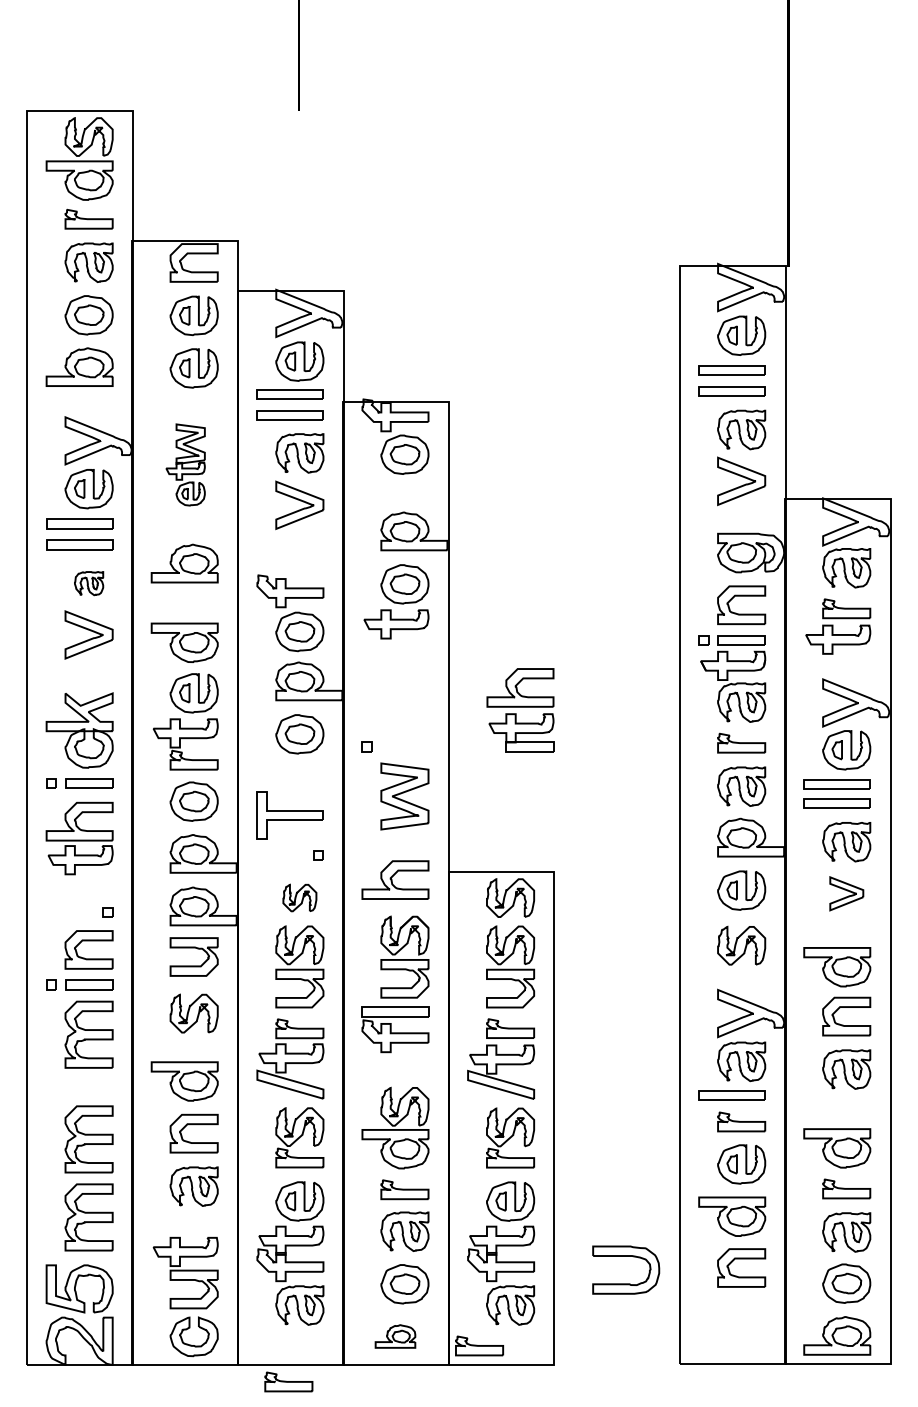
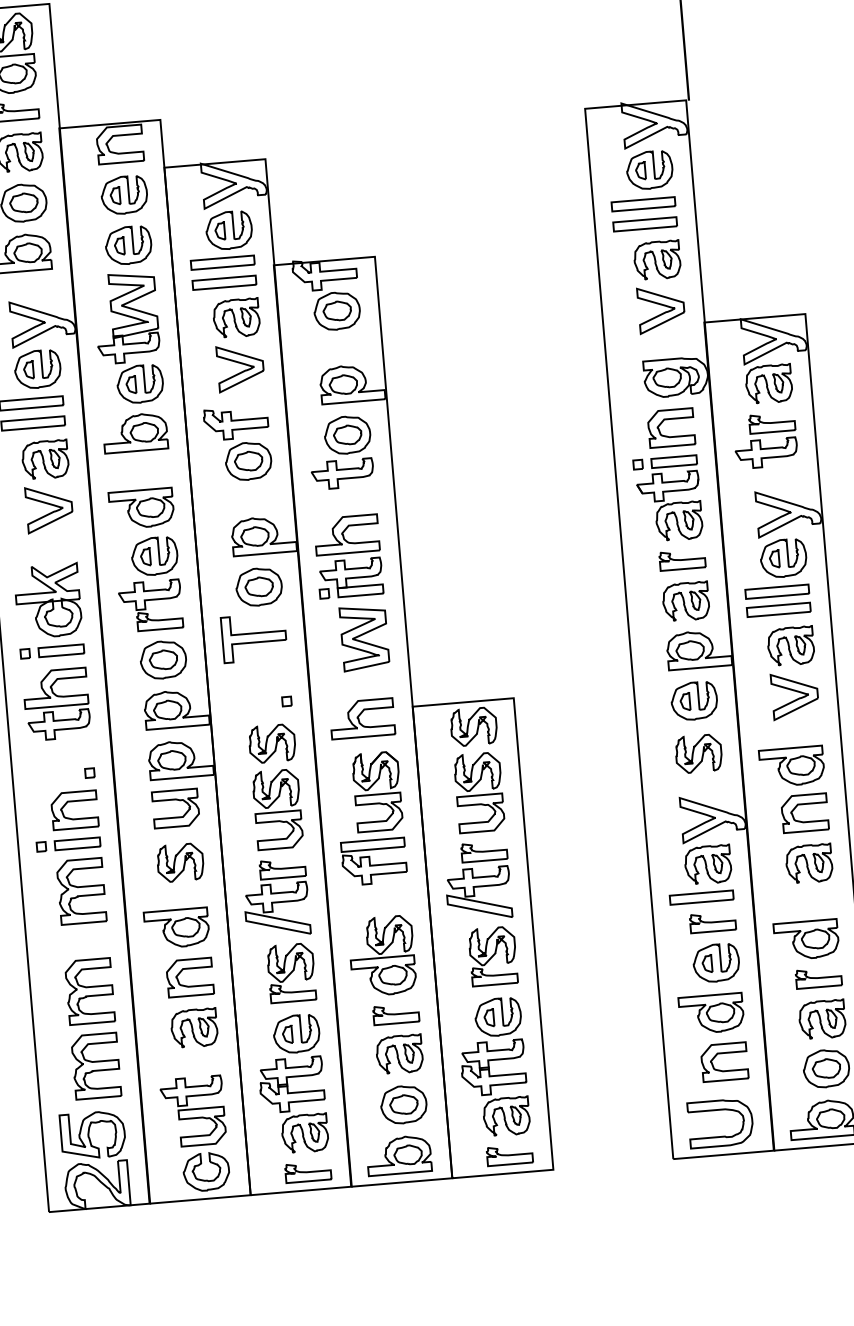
part: (185, 464) -> (128, 338), size x1.67
part: (88, 583) -> (44, 459), size x1.67
part: (290, 613) -> (238, 444), moved
part: (520, 710) -> (348, 556), moved
part: (289, 815) -> (253, 637), moved
part: (846, 893) -> (794, 695), size x1.43
part: (299, 897) -> (271, 743), size x1.43
part: (626, 1256) -> (719, 1110), moved
part: (395, 1336) -> (399, 1155), size x1.67
part: (479, 1345) -> (509, 1154), moved
part: (288, 1381) -> (307, 1171), moved

